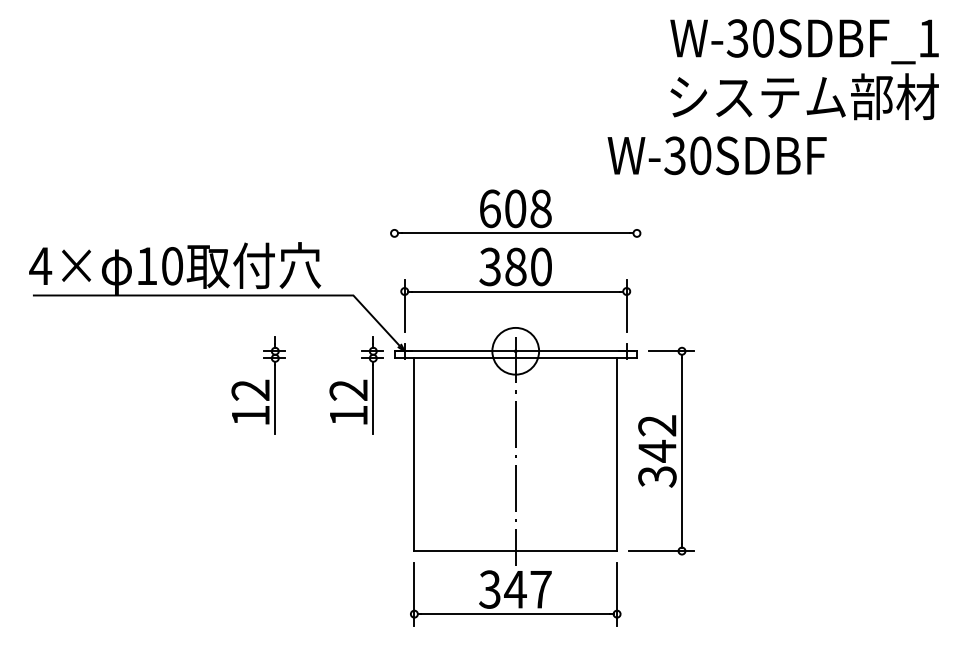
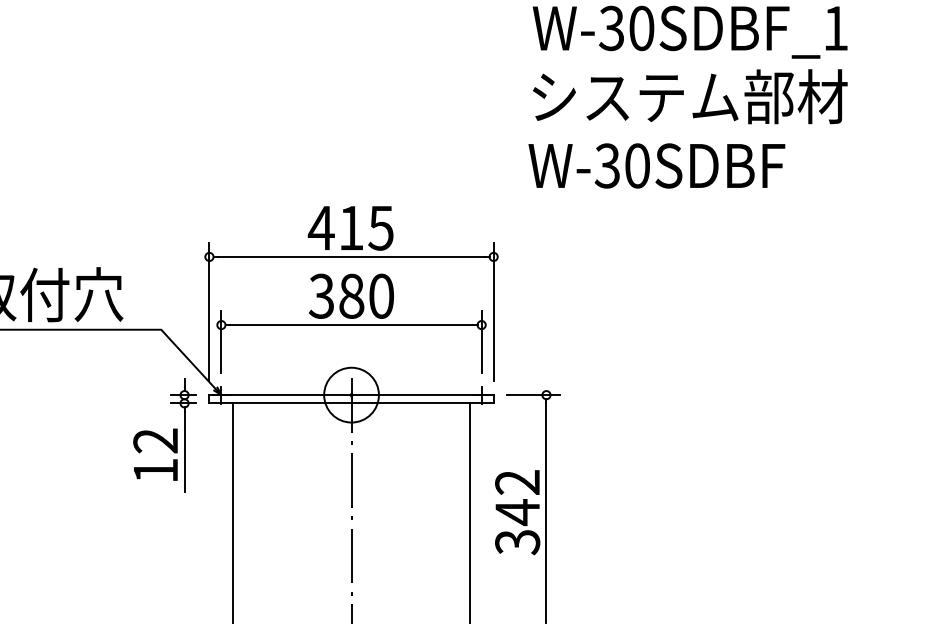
text: (716, 155) -> (656, 165), moved
text: (514, 208) -> (350, 227), 608 -> 415
line: (394, 280) -> (209, 312), added
line: (636, 280) -> (493, 312), added
part: (258, 385) -> (49, 435), removed

